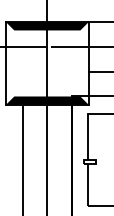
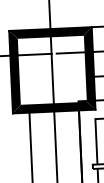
fill: (10, 63) -> (15, 72), added
fill: (84, 63) -> (89, 68), added

